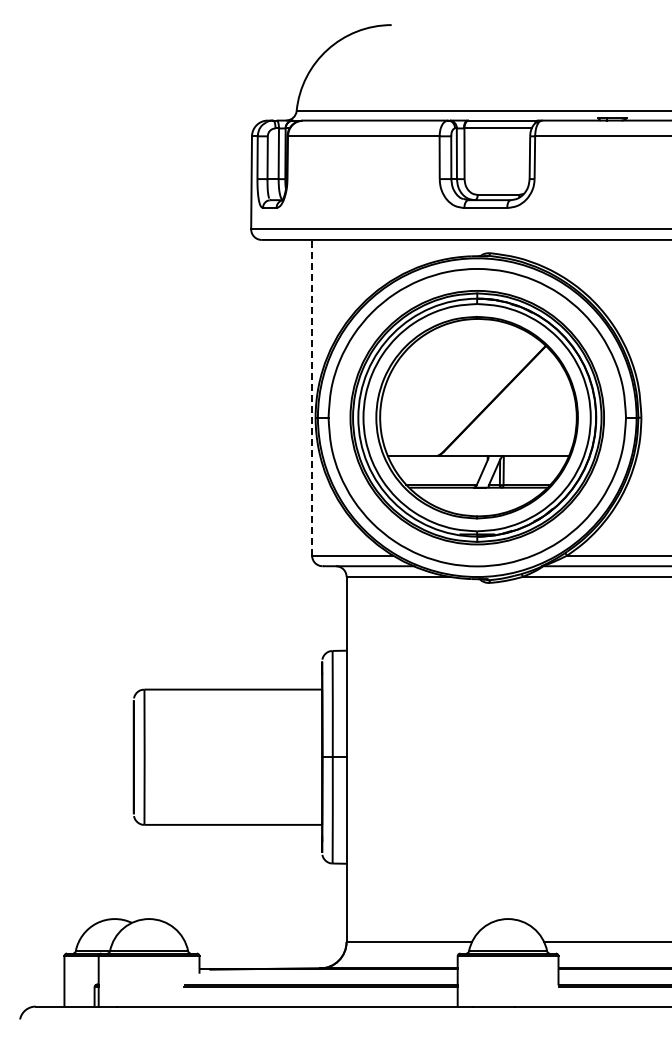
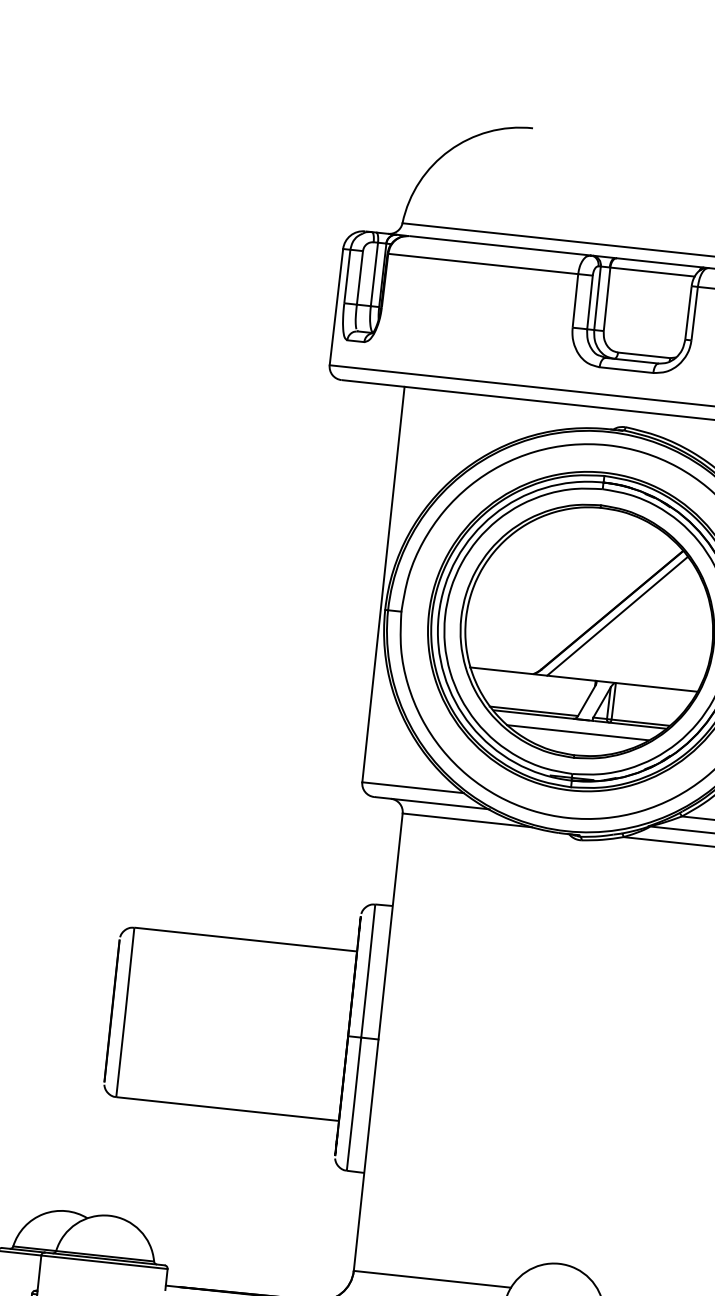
line: (312, 397) -> (384, 584), dashed -> solid
line: (498, 402) -> (616, 615), added
line: (477, 498) -> (577, 732), added

